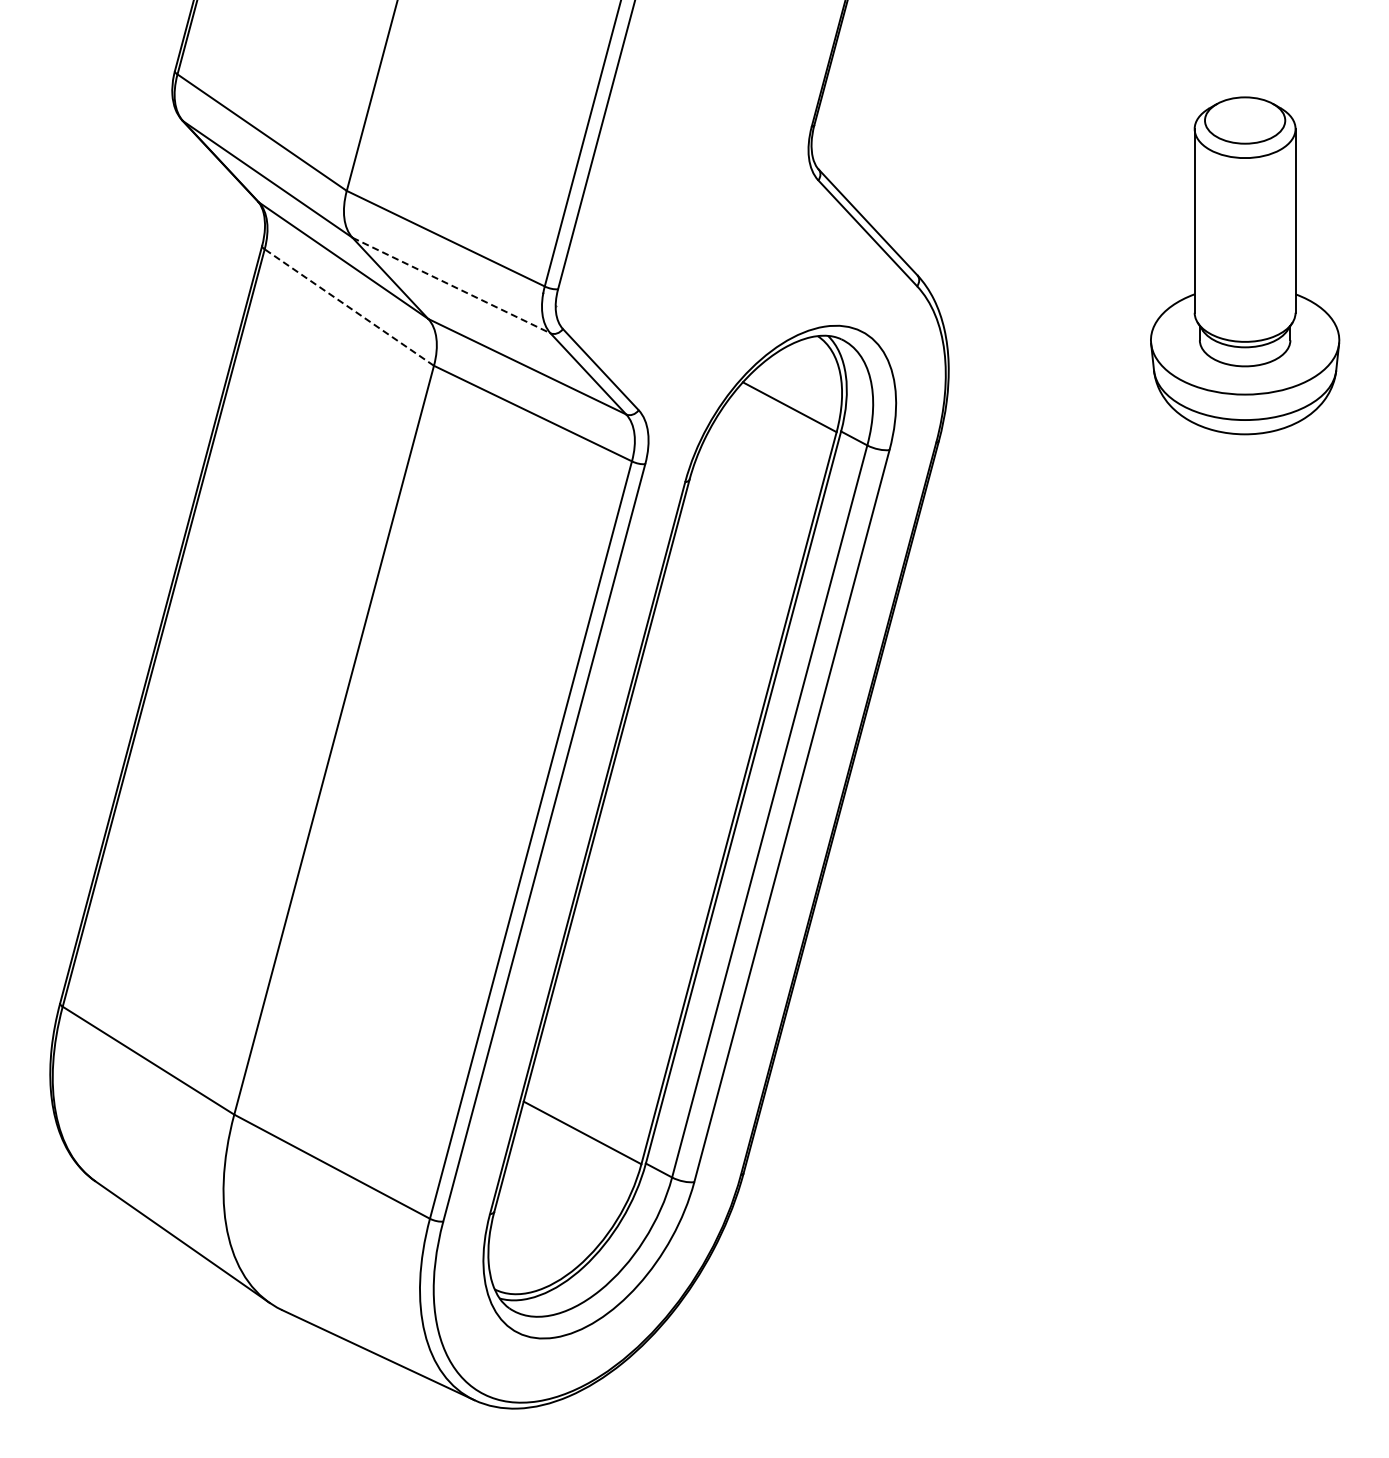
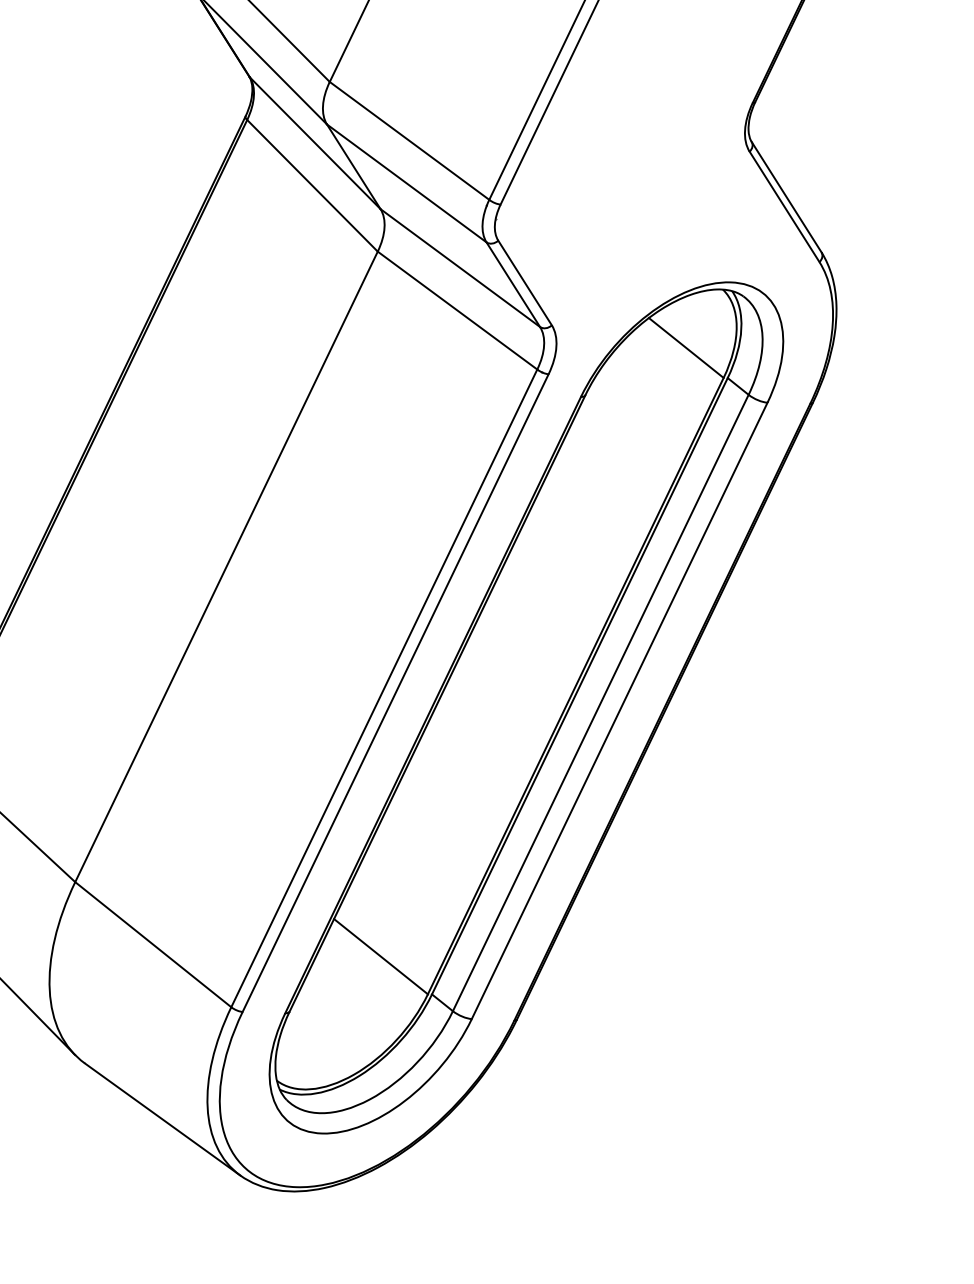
line: (451, 285) -> (406, 183), dashed -> solid
line: (349, 307) -> (312, 185), dashed -> solid

